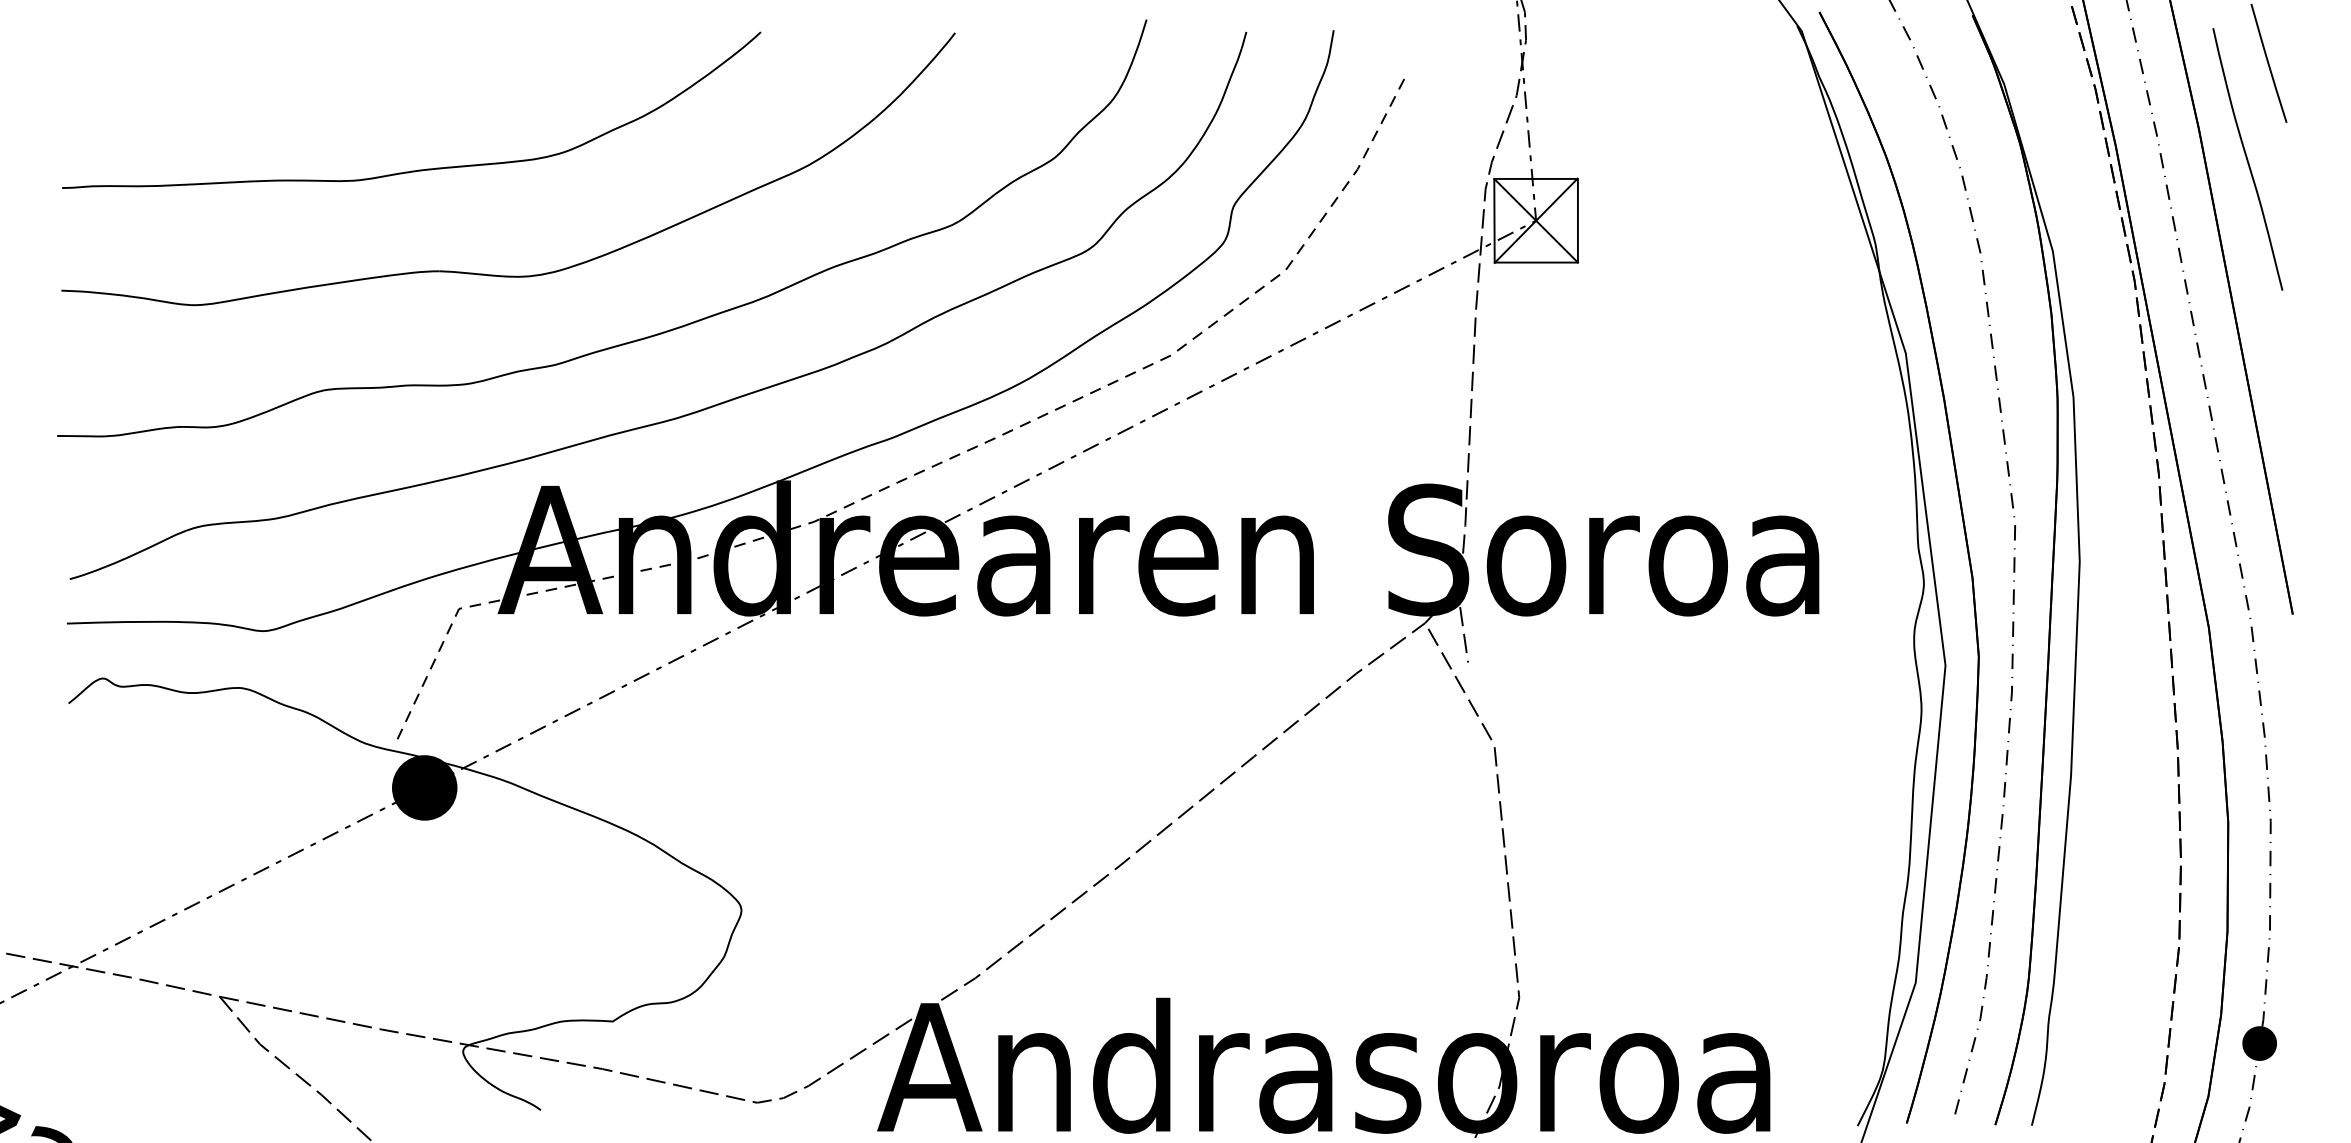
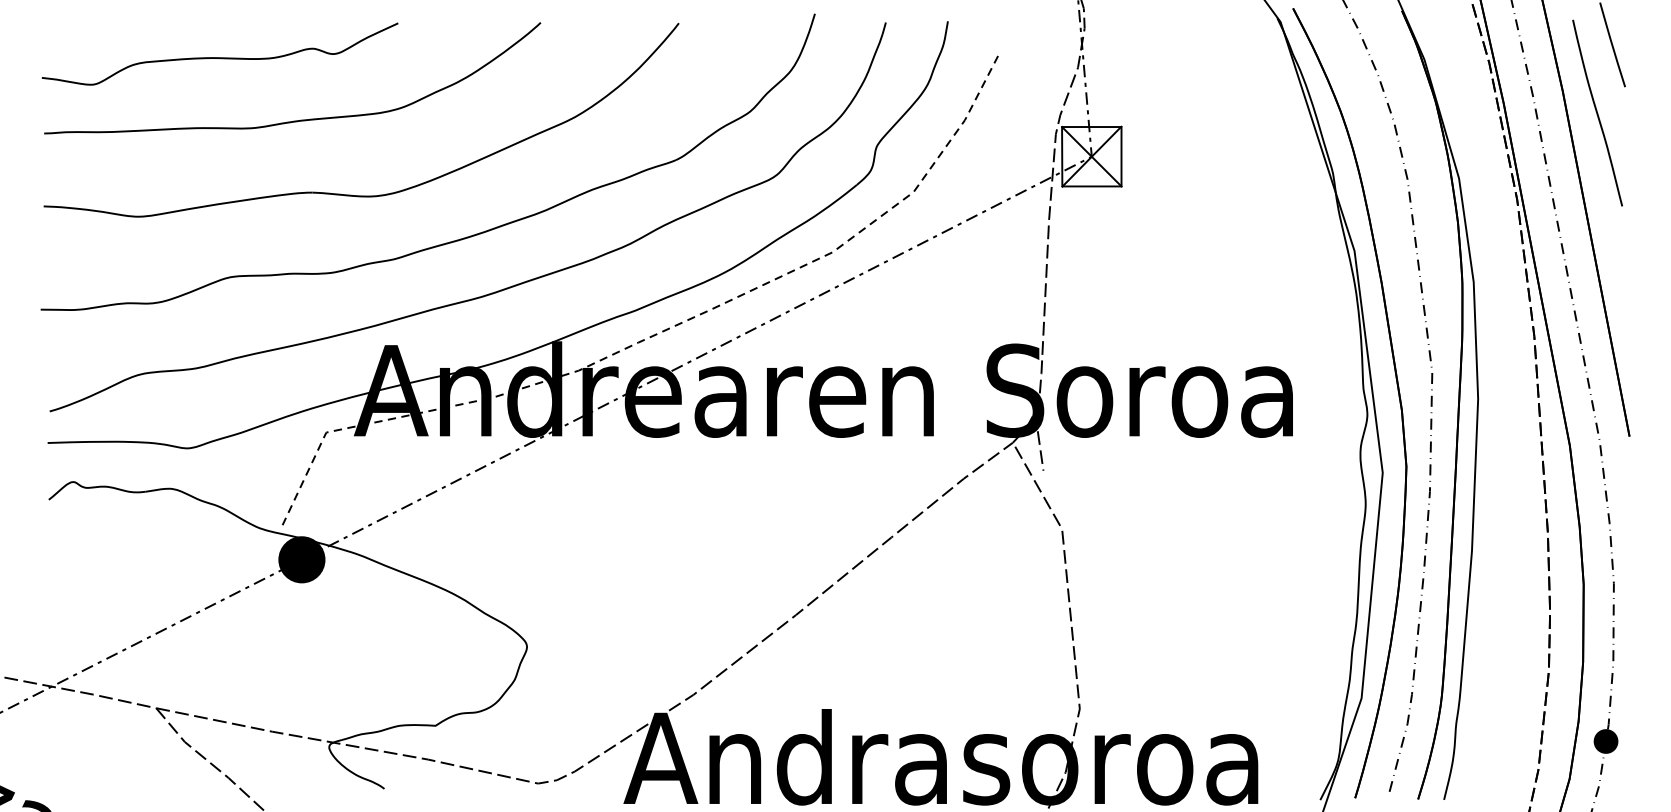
curve: (309, 81) -> (220, 57), added

